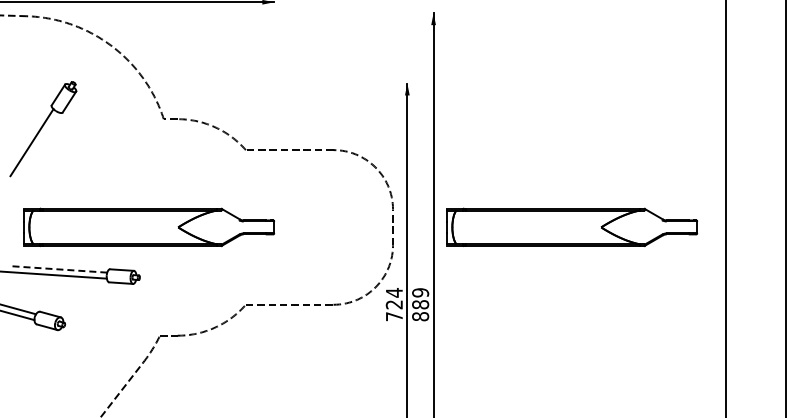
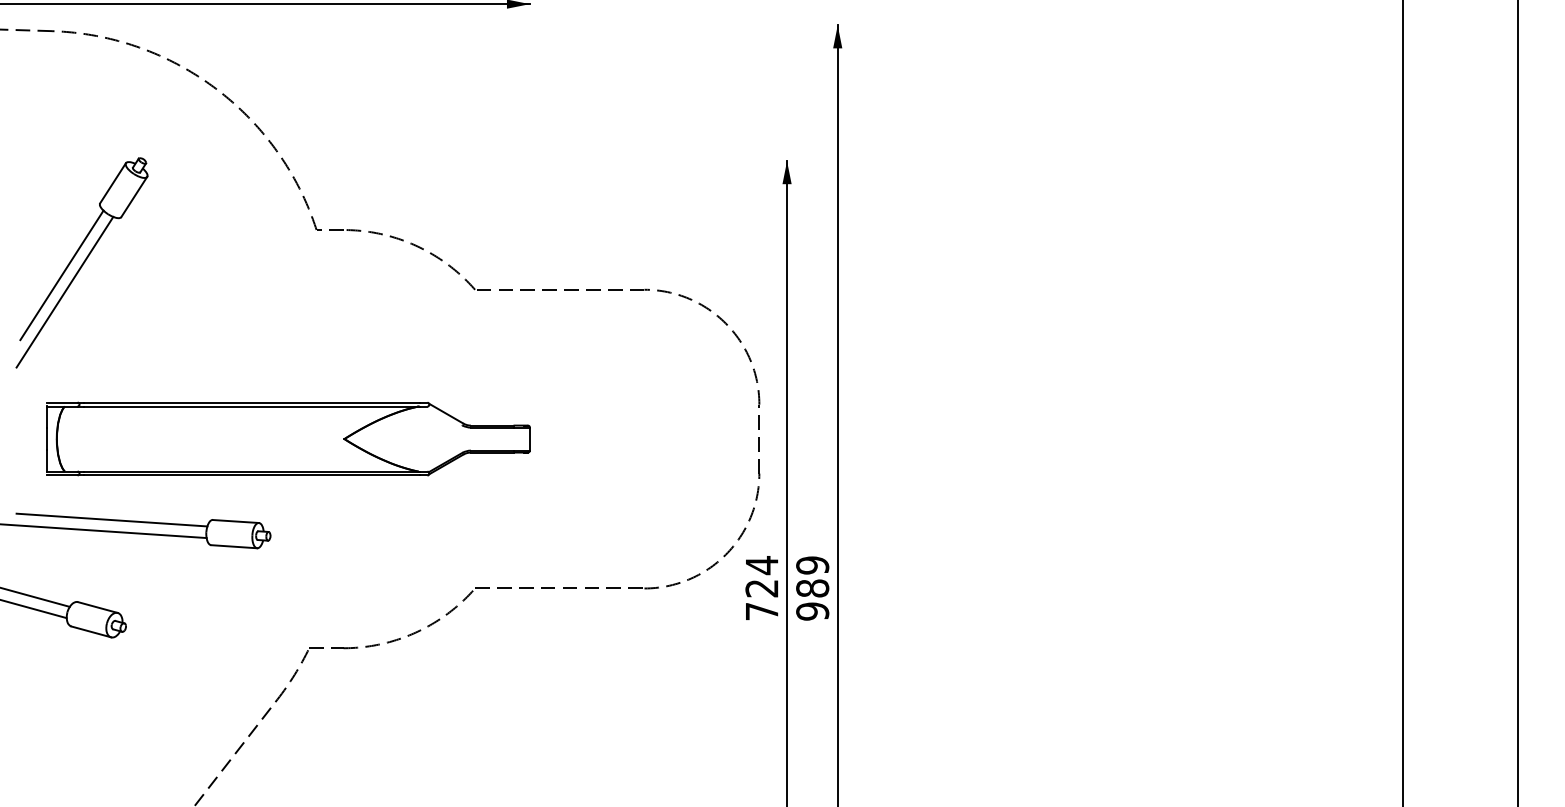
line: (33, 151) -> (64, 292), added
part: (572, 227) -> (1106, 439), removed
line: (57, 269) -> (111, 520), dashed -> solid
text: (420, 316) -> (812, 611), 889 -> 989

